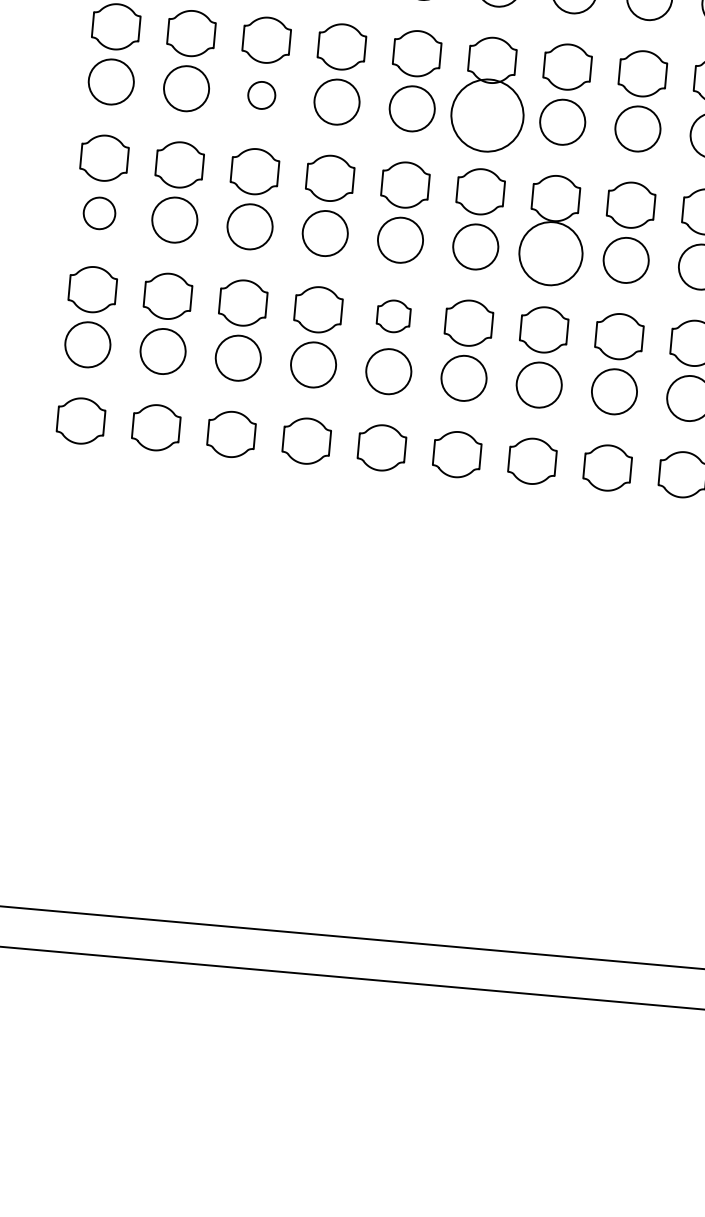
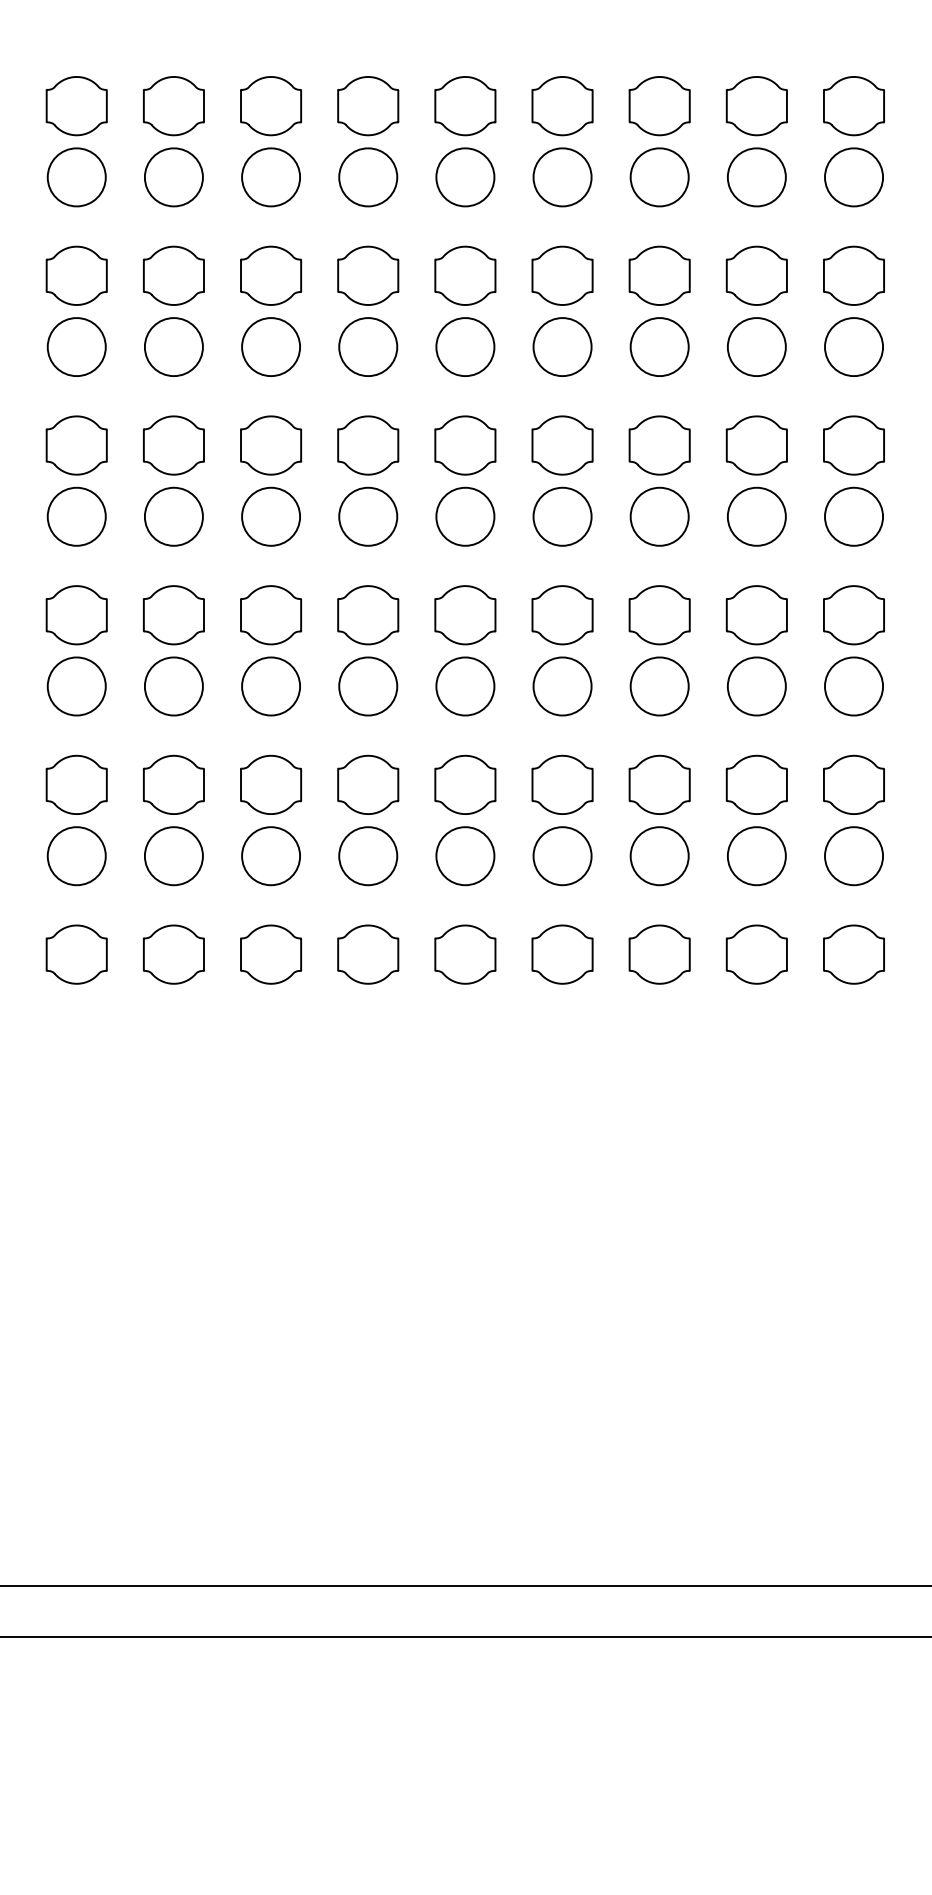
circle: (262, 95) -> (271, 516), size x1.67
circle: (487, 115) -> (562, 516), size x0.62
circle: (99, 213) -> (76, 686), size x1.43
circle: (550, 253) -> (659, 686), size x0.71
part: (393, 316) -> (465, 784), size x1.43

